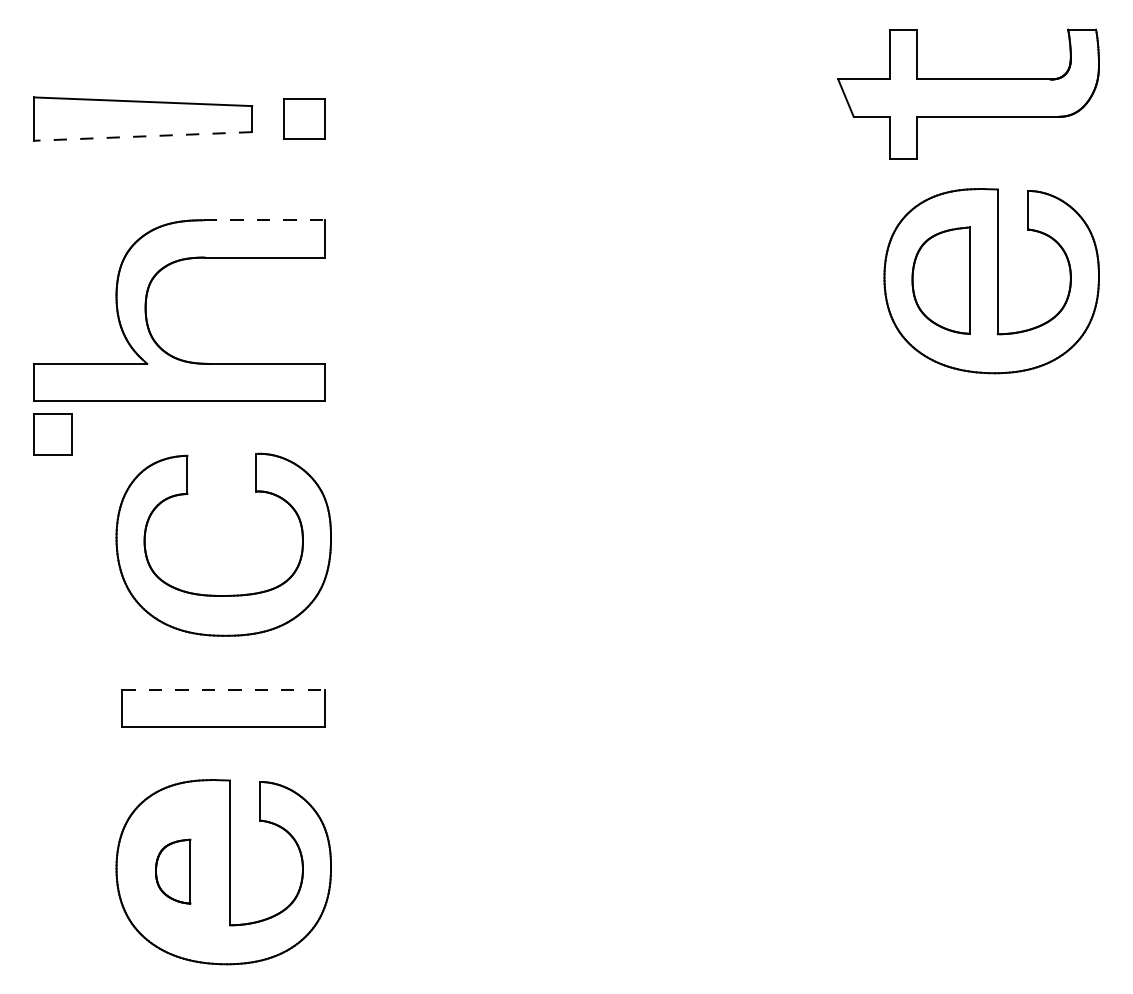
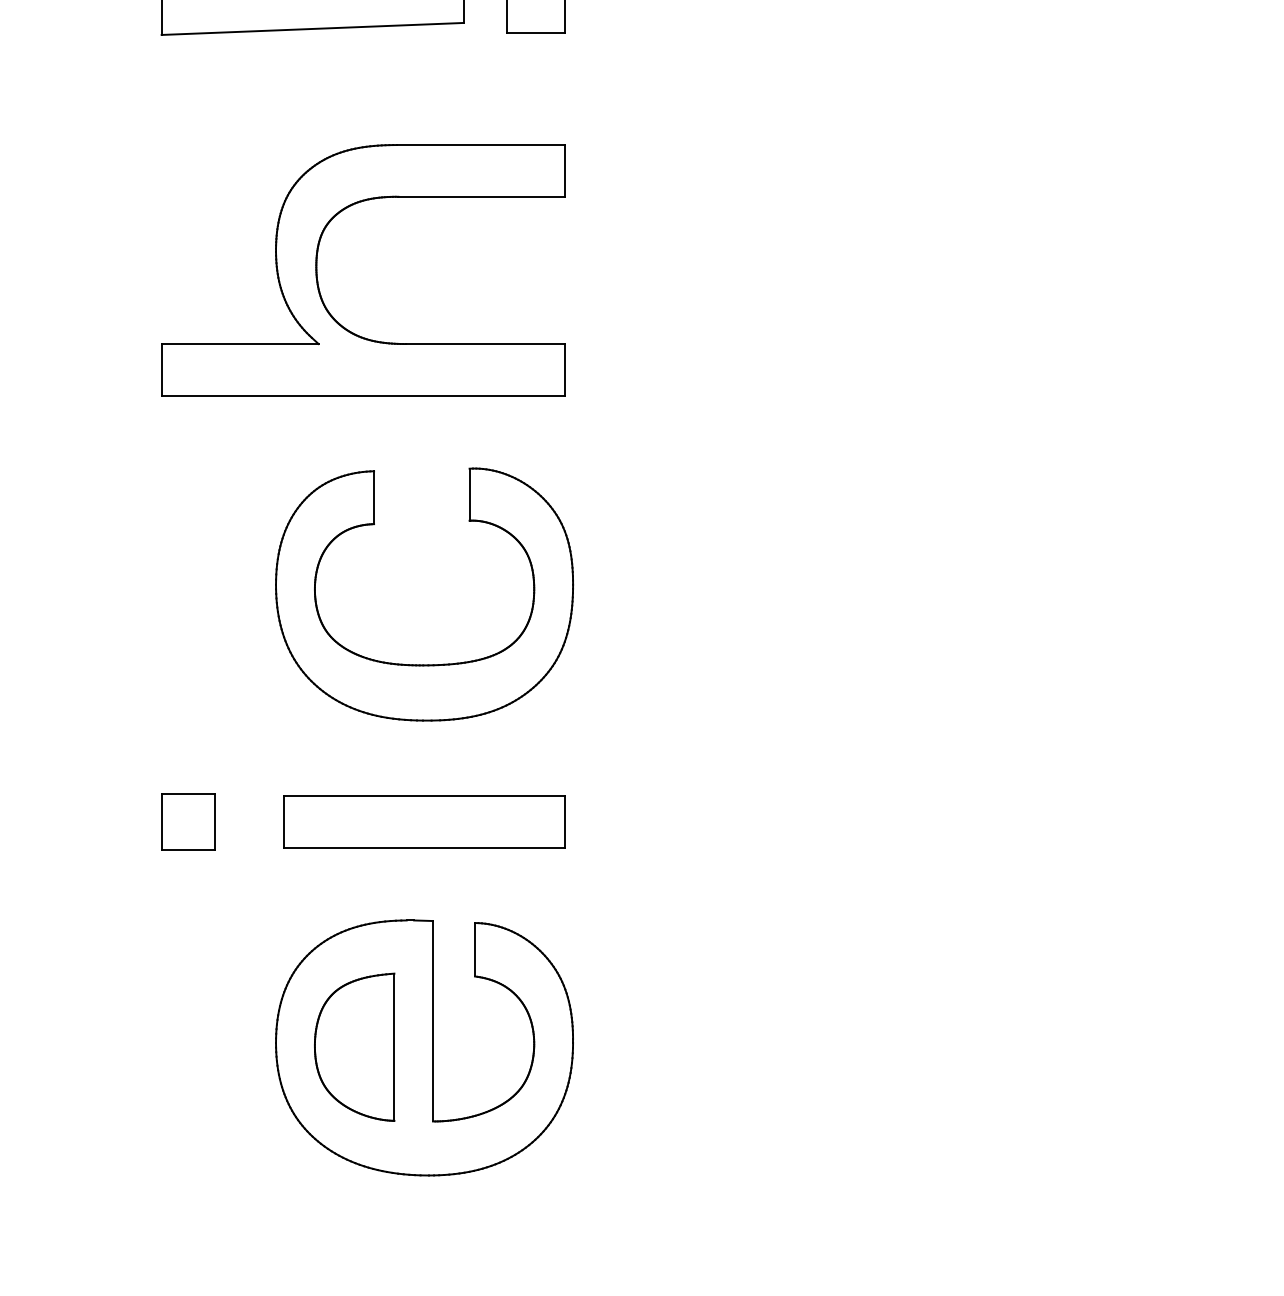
line: (142, 136) -> (311, 29), dashed -> solid
line: (264, 220) -> (480, 145), dashed -> solid
part: (52, 434) -> (187, 821), moved
line: (224, 690) -> (425, 796), dashed -> solid
part: (172, 871) -> (353, 1047), size x1.67

